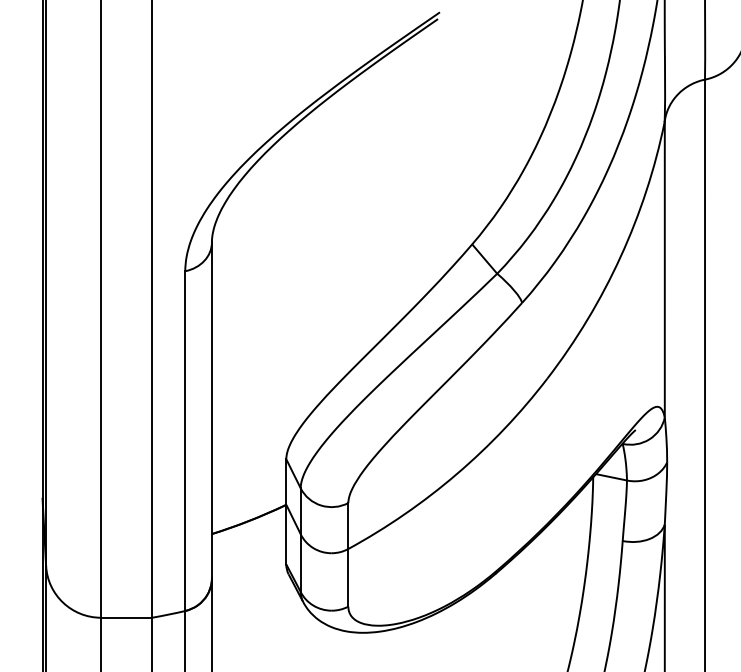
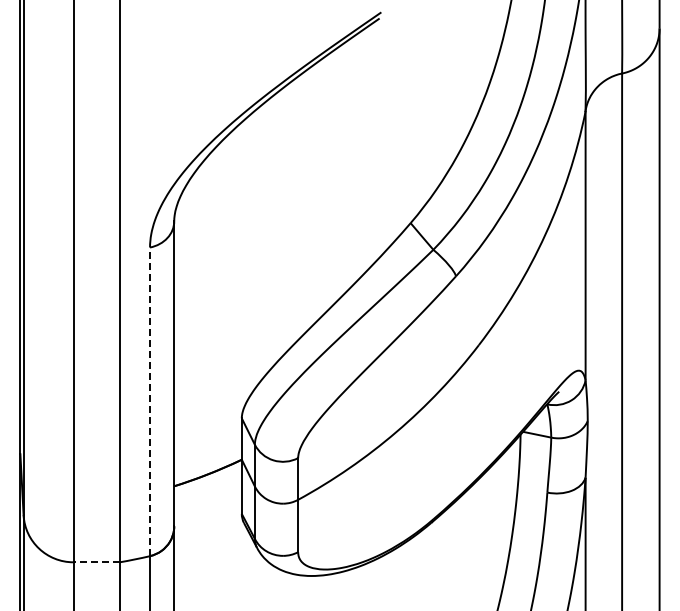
line: (185, 440) -> (150, 401), solid -> dashed
line: (126, 617) -> (96, 562), solid -> dashed

